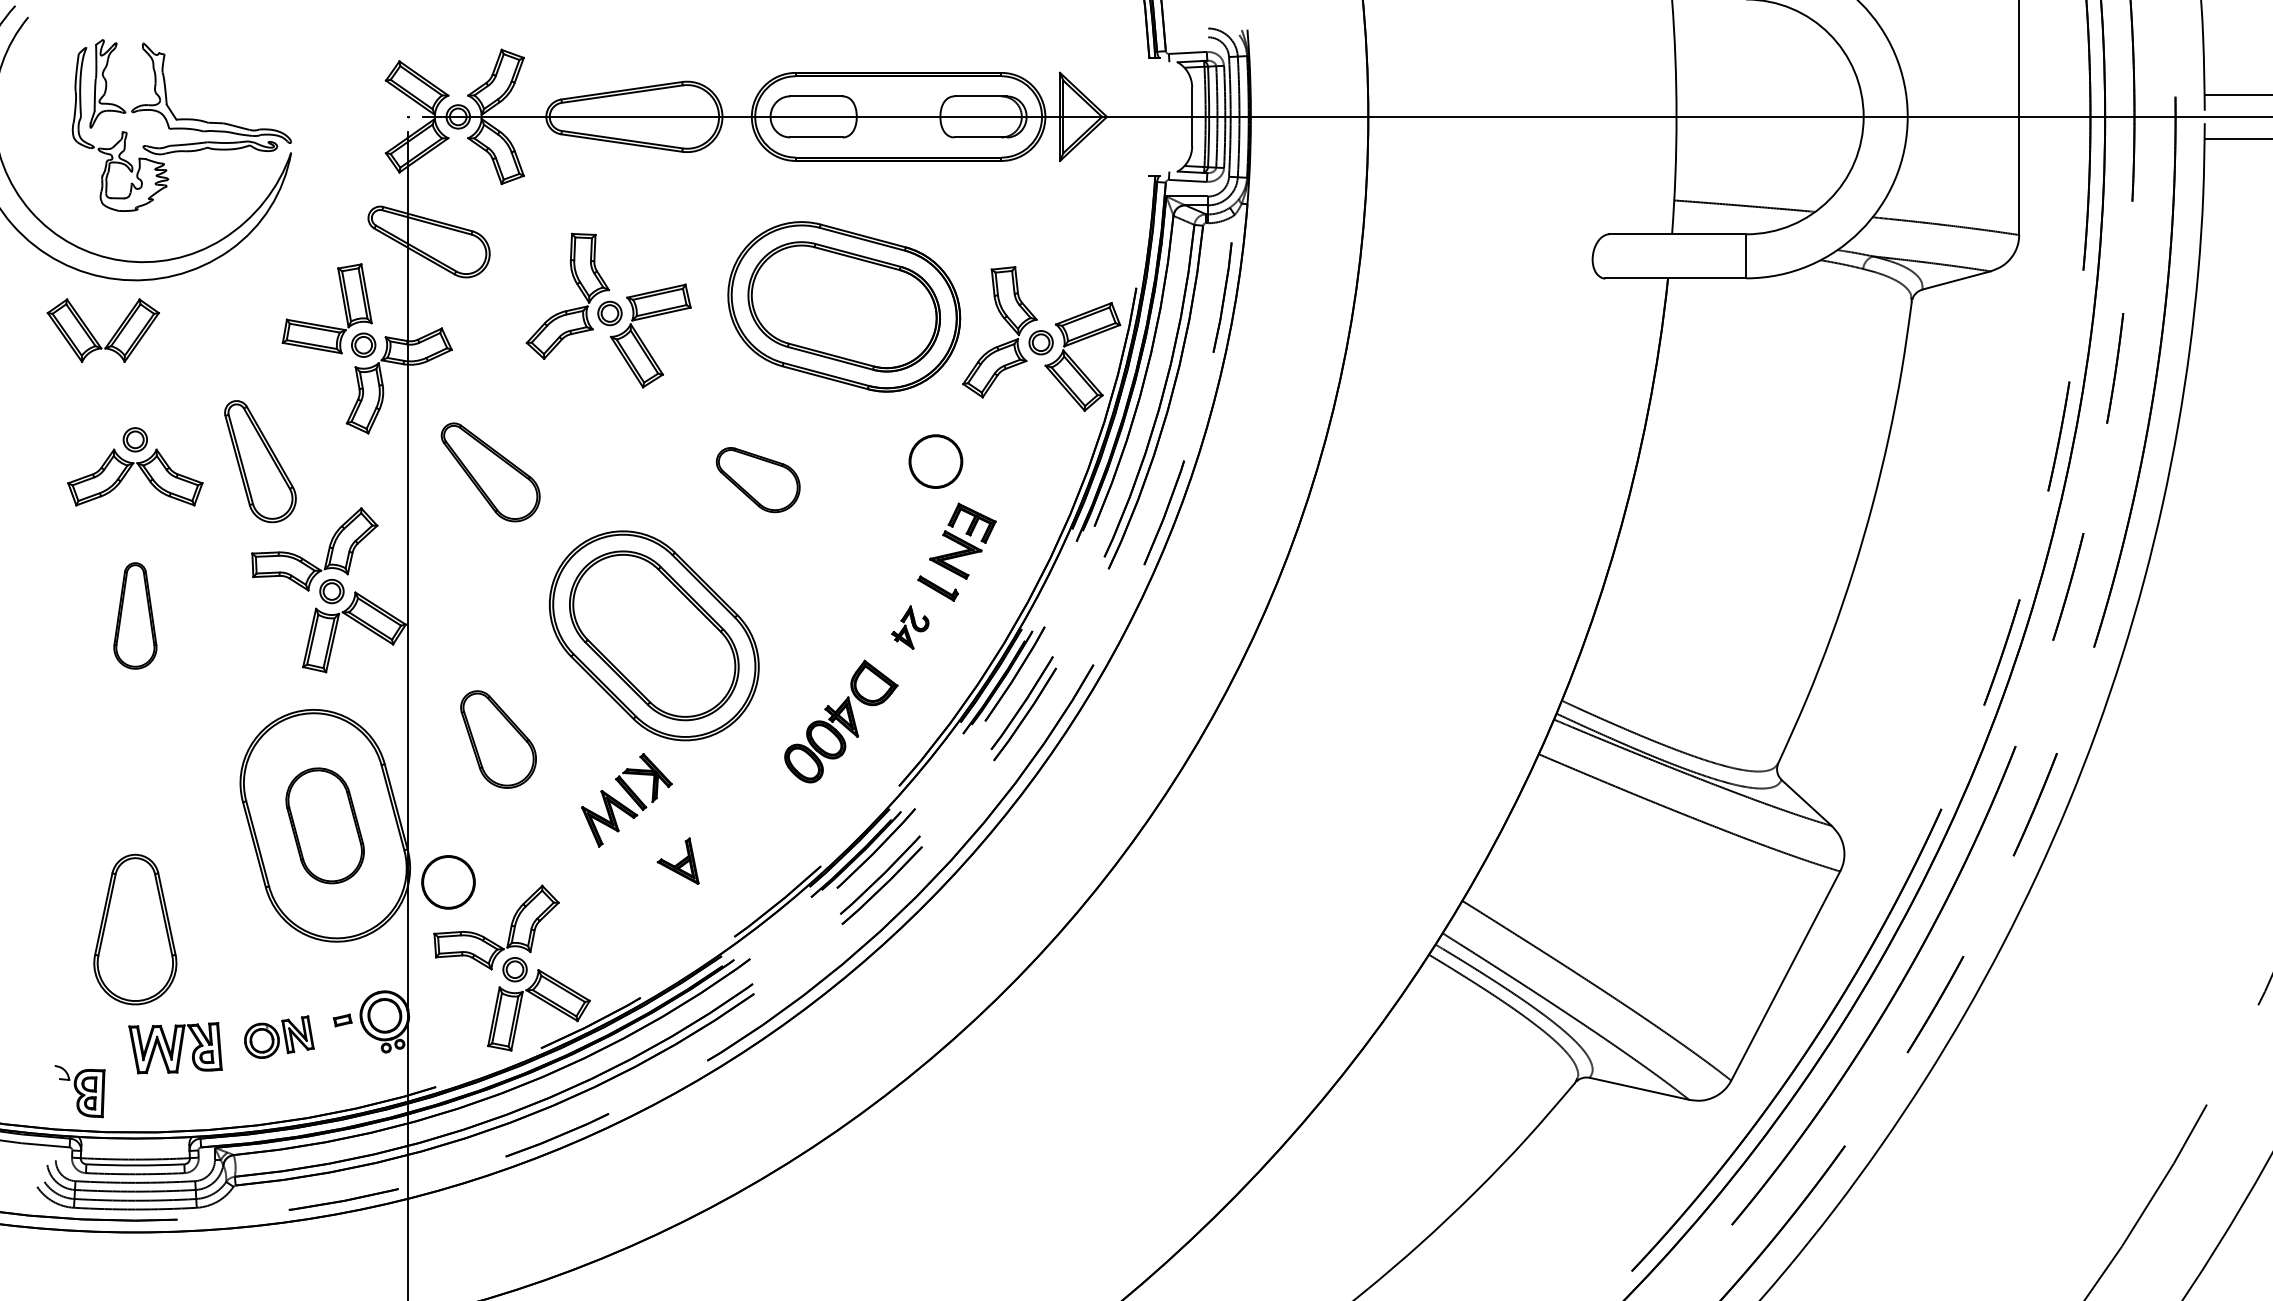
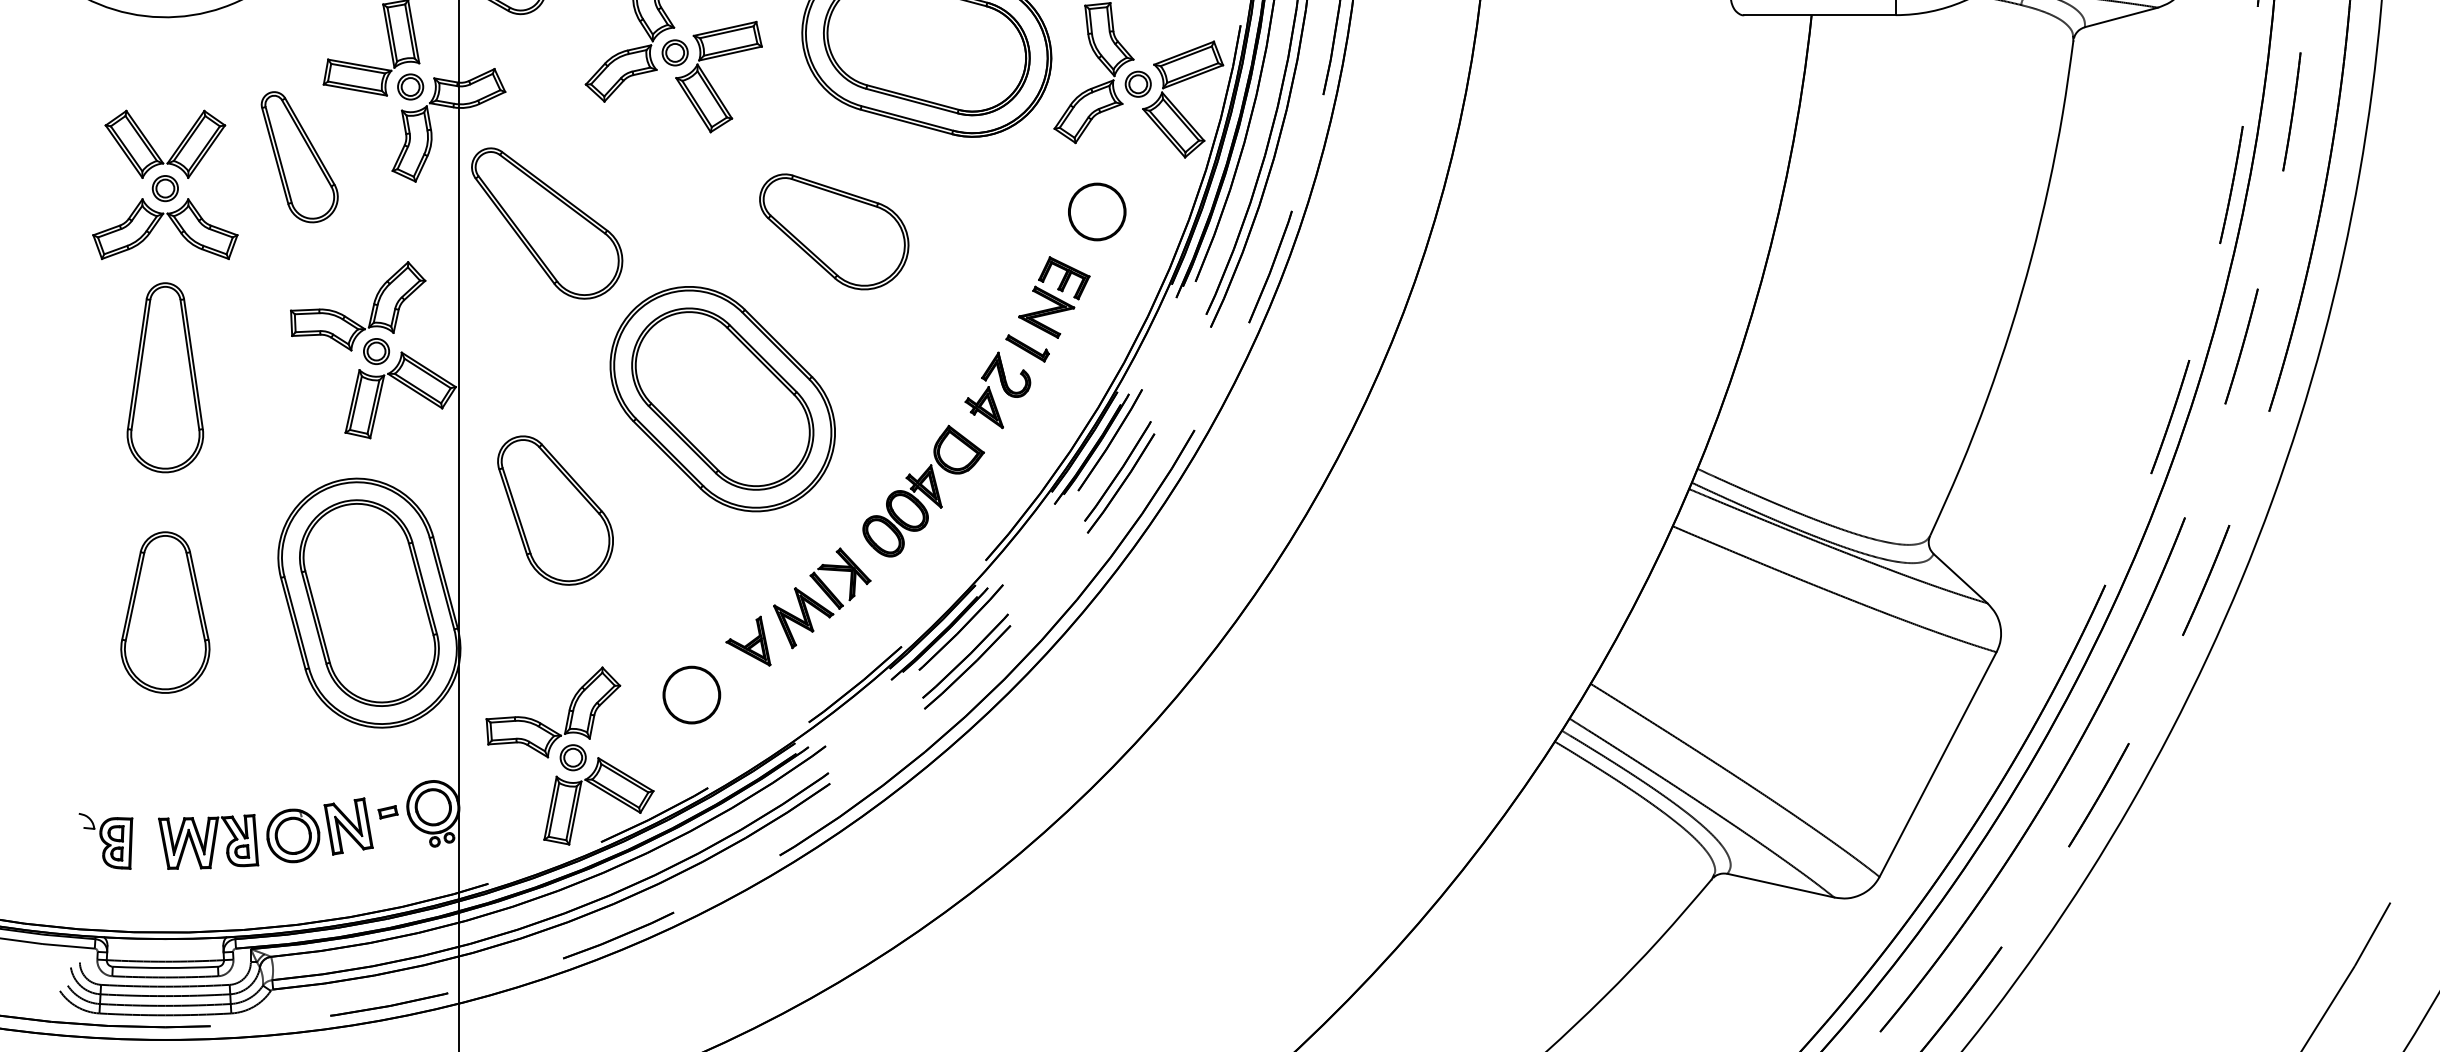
part: (94, 336) -> (155, 150), moved
part: (260, 461) -> (299, 157), moved
part: (935, 461) -> (1096, 211), moved
part: (490, 472) -> (546, 223), size x1.43
part: (758, 479) -> (834, 231), size x1.67
part: (135, 615) -> (165, 377), size x1.67
part: (910, 627) -> (997, 390), size x1.67
part: (498, 739) -> (555, 510), size x1.43
part: (626, 800) -> (821, 598), moved
part: (324, 825) -> (368, 602), size x1.67
circle: (448, 882) -> (691, 695), moved
part: (135, 929) -> (165, 612), moved
part: (279, 1036) -> (320, 829), size x1.43
part: (79, 1091) -> (105, 841), moved

